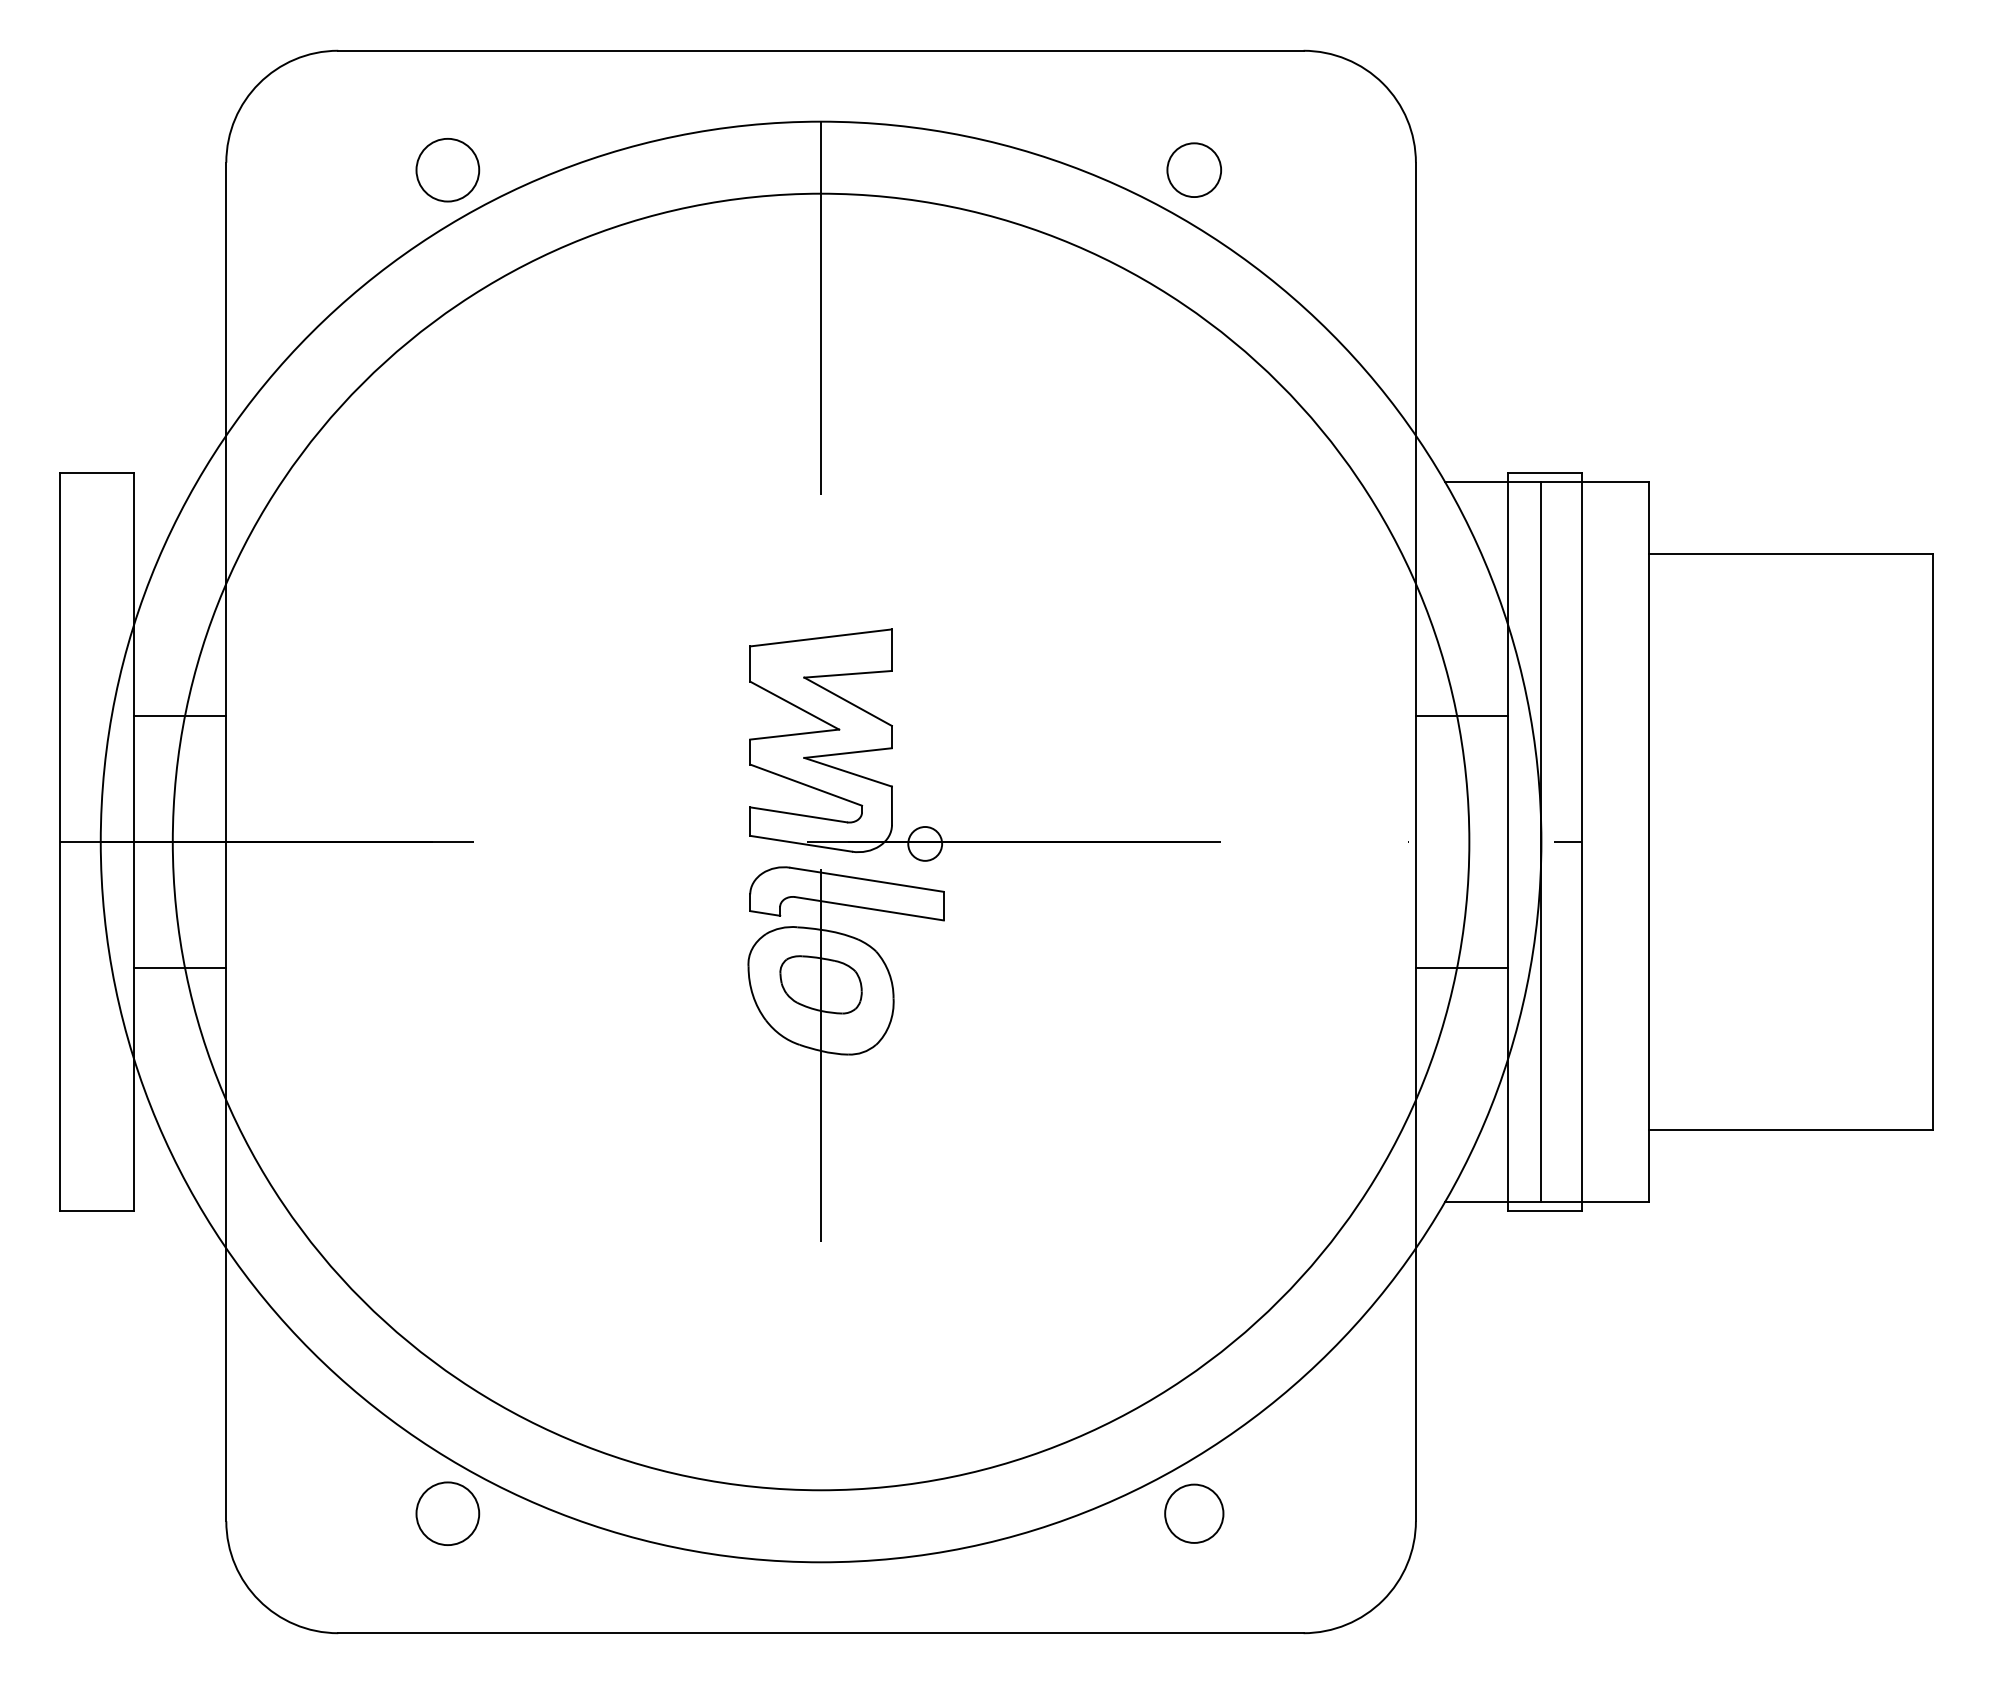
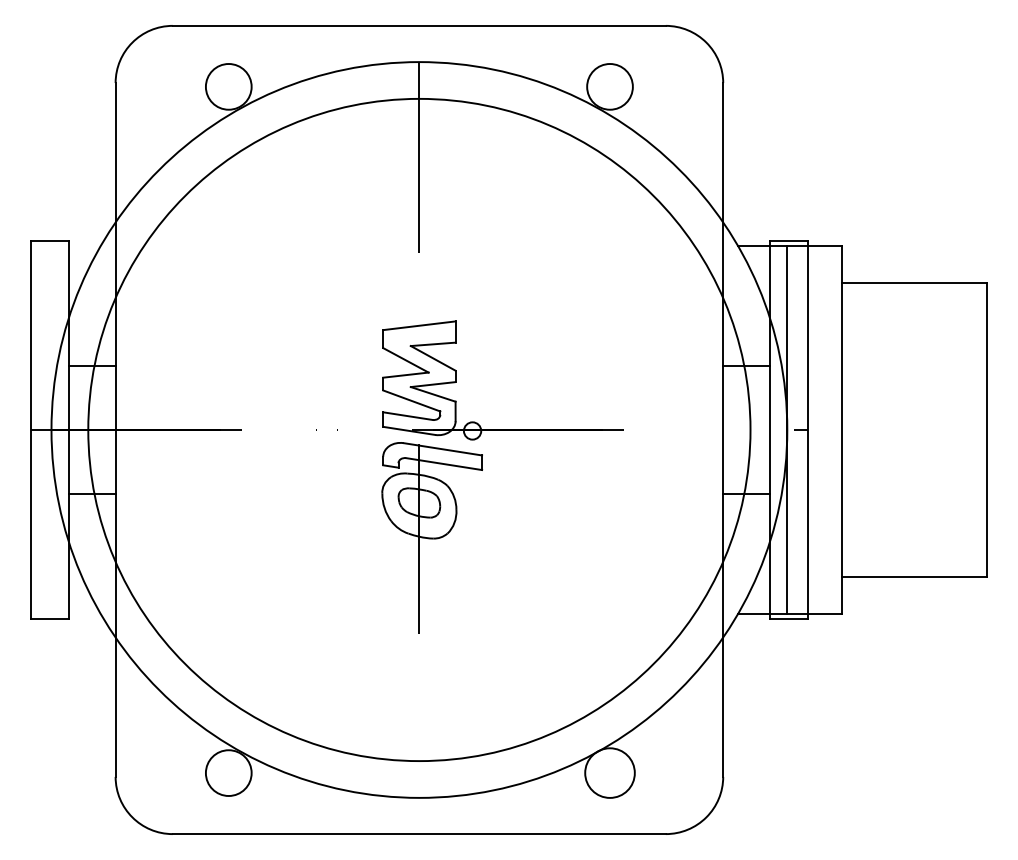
circle: (447, 169) -> (228, 86), size x1.43
circle: (1193, 169) -> (609, 86), size x1.67
circle: (447, 1512) -> (228, 772), size x1.43
circle: (1193, 1512) -> (609, 772), size x1.67

